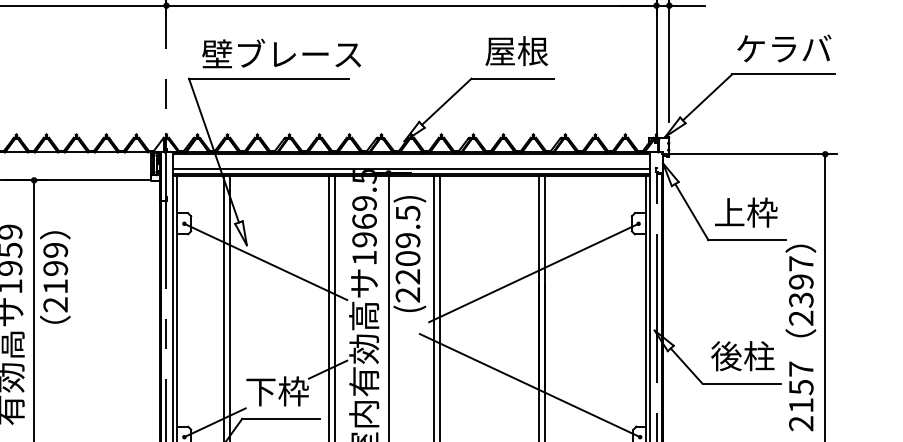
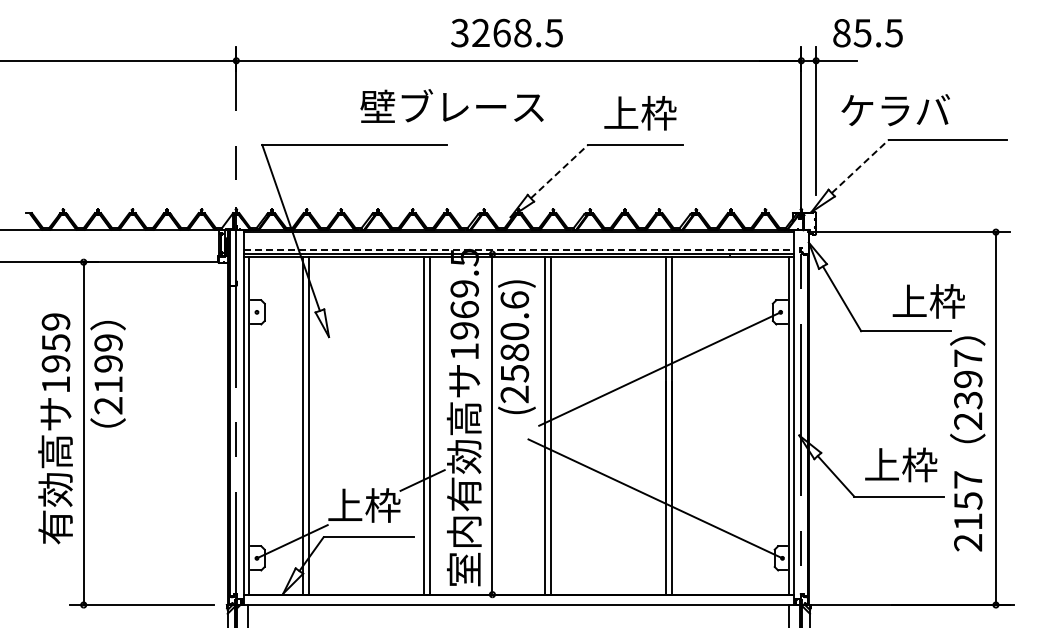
text: (784, 48) -> (895, 110), moved
text: (517, 51) -> (640, 113), 屋根 -> 上枠
text: (281, 53) -> (451, 105), moved
line: (707, 97) -> (860, 166), solid -> dashed
line: (446, 101) -> (559, 171), solid -> dashed
line: (412, 169) -> (519, 249), solid -> dashed
text: (746, 212) -> (928, 301), moved
text: (407, 244) -> (514, 336), (2209.5) -> (2580.6)
line: (265, 262) -> (350, 356), removed
text: (742, 355) -> (900, 464), 後柱 -> 上枠
text: (261, 391) -> (345, 505), 下枠 -> 上枠

